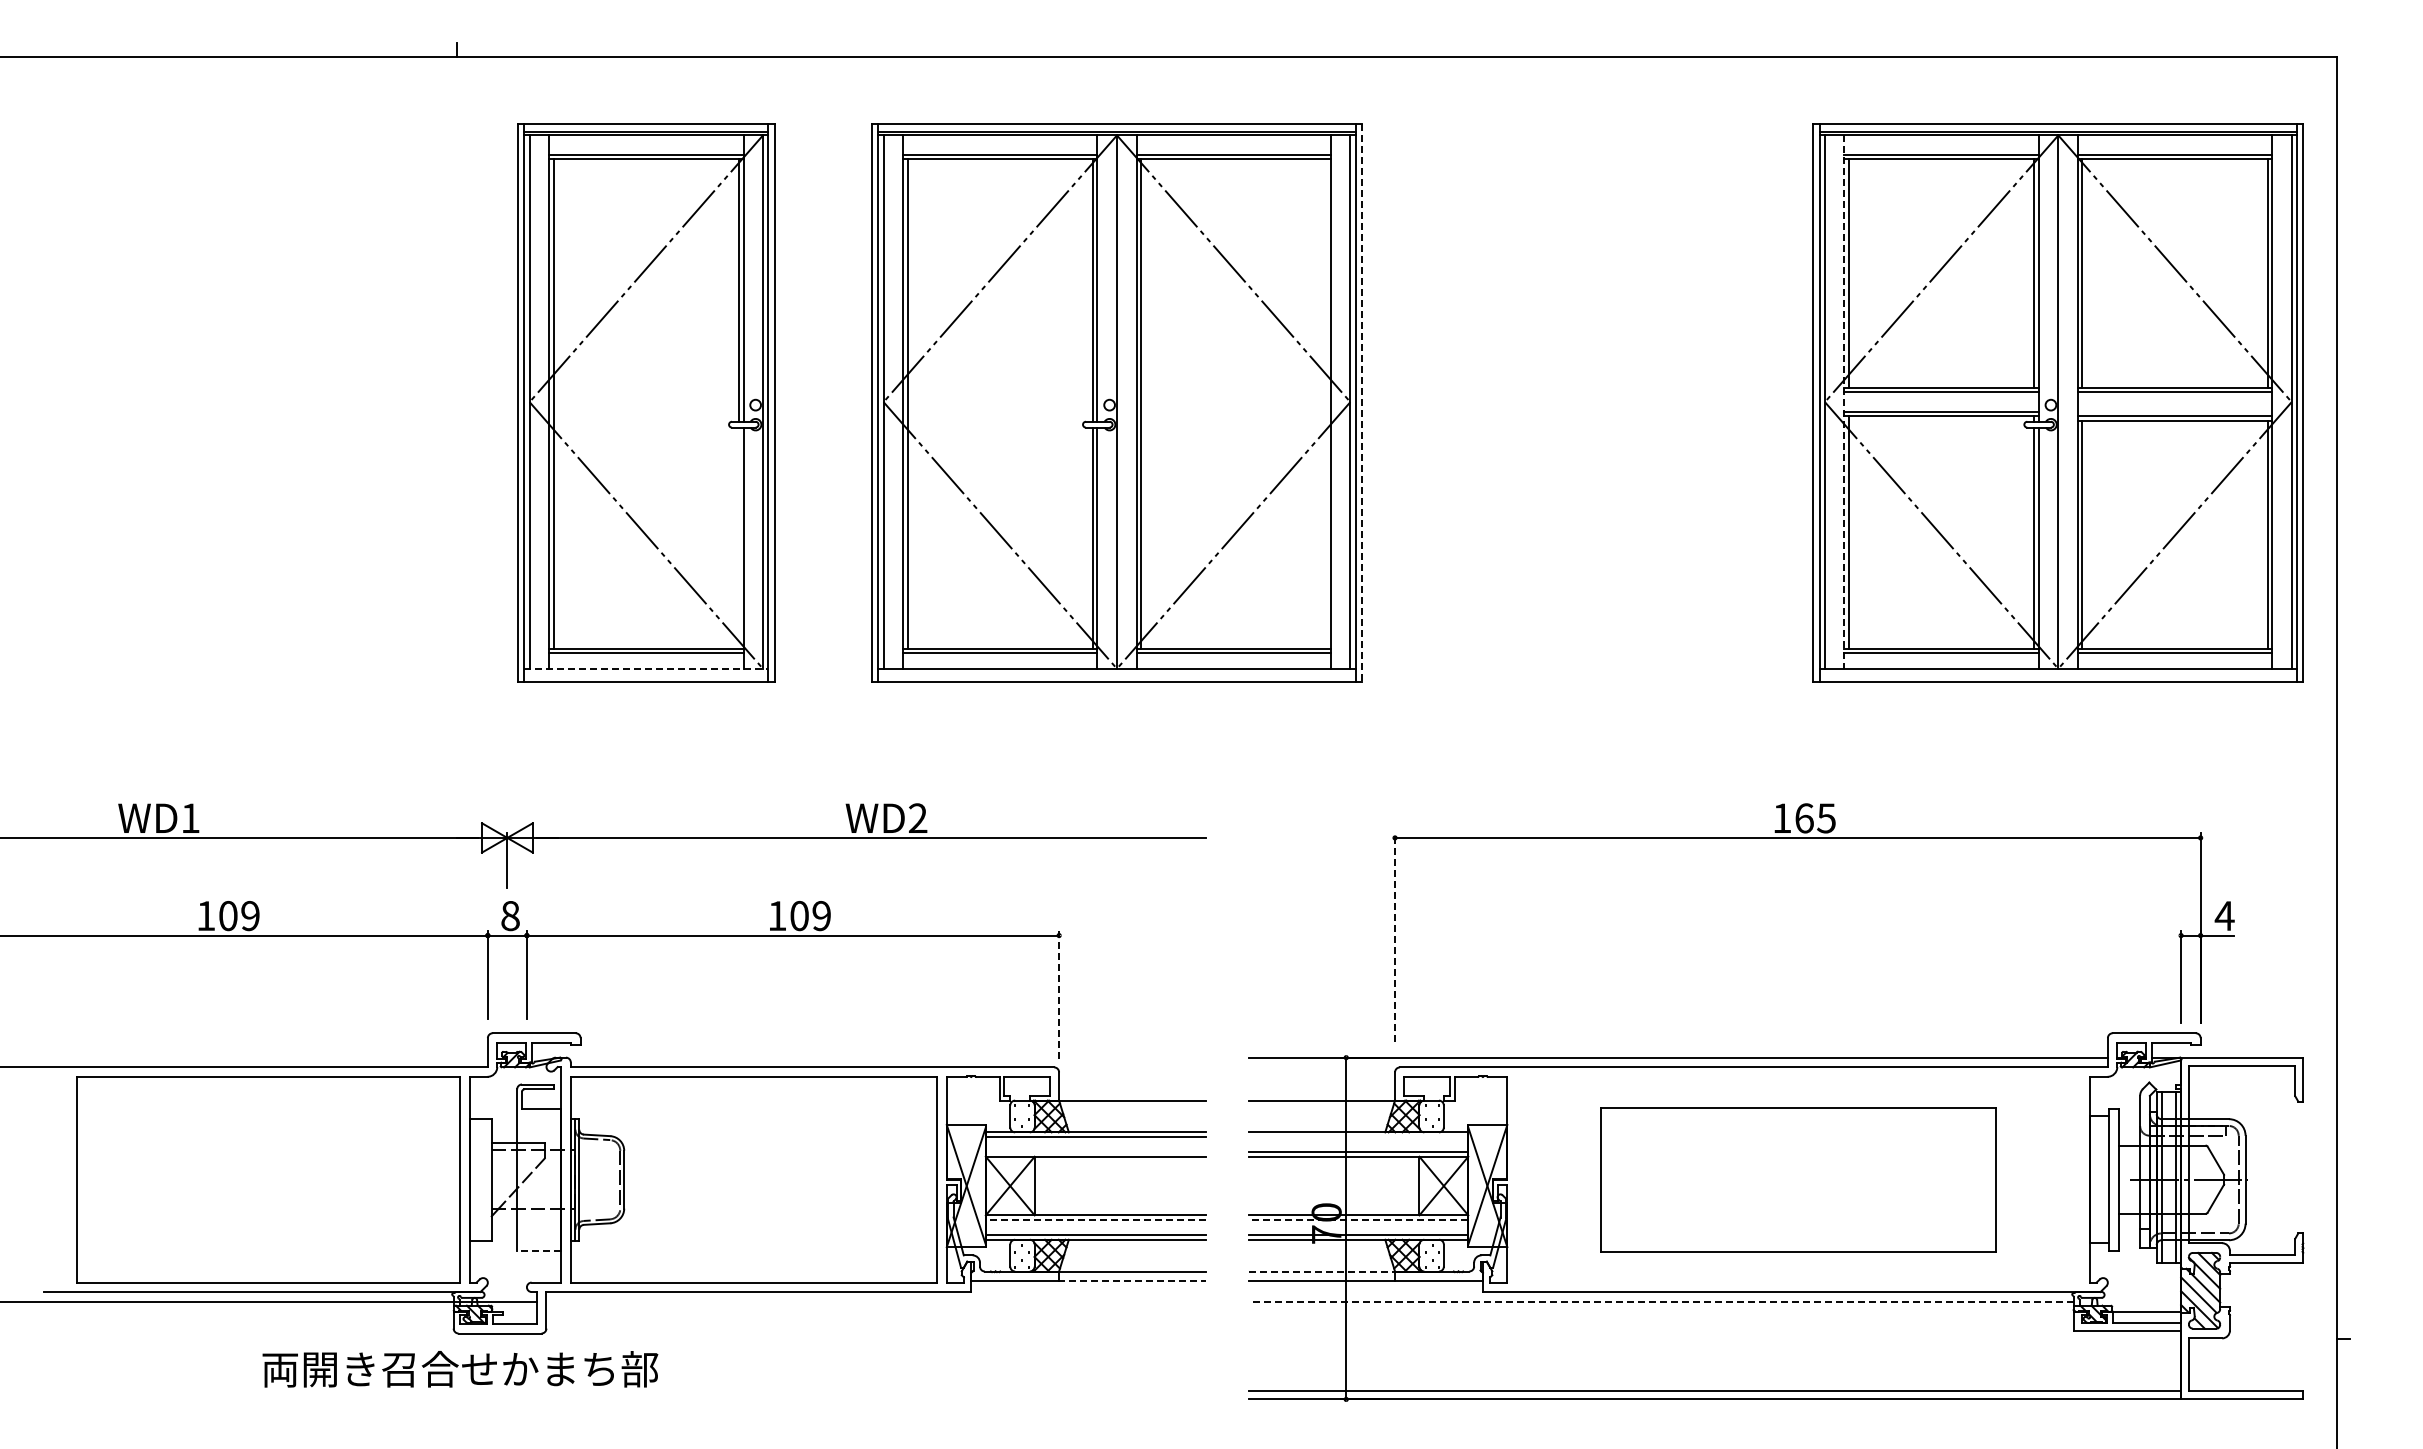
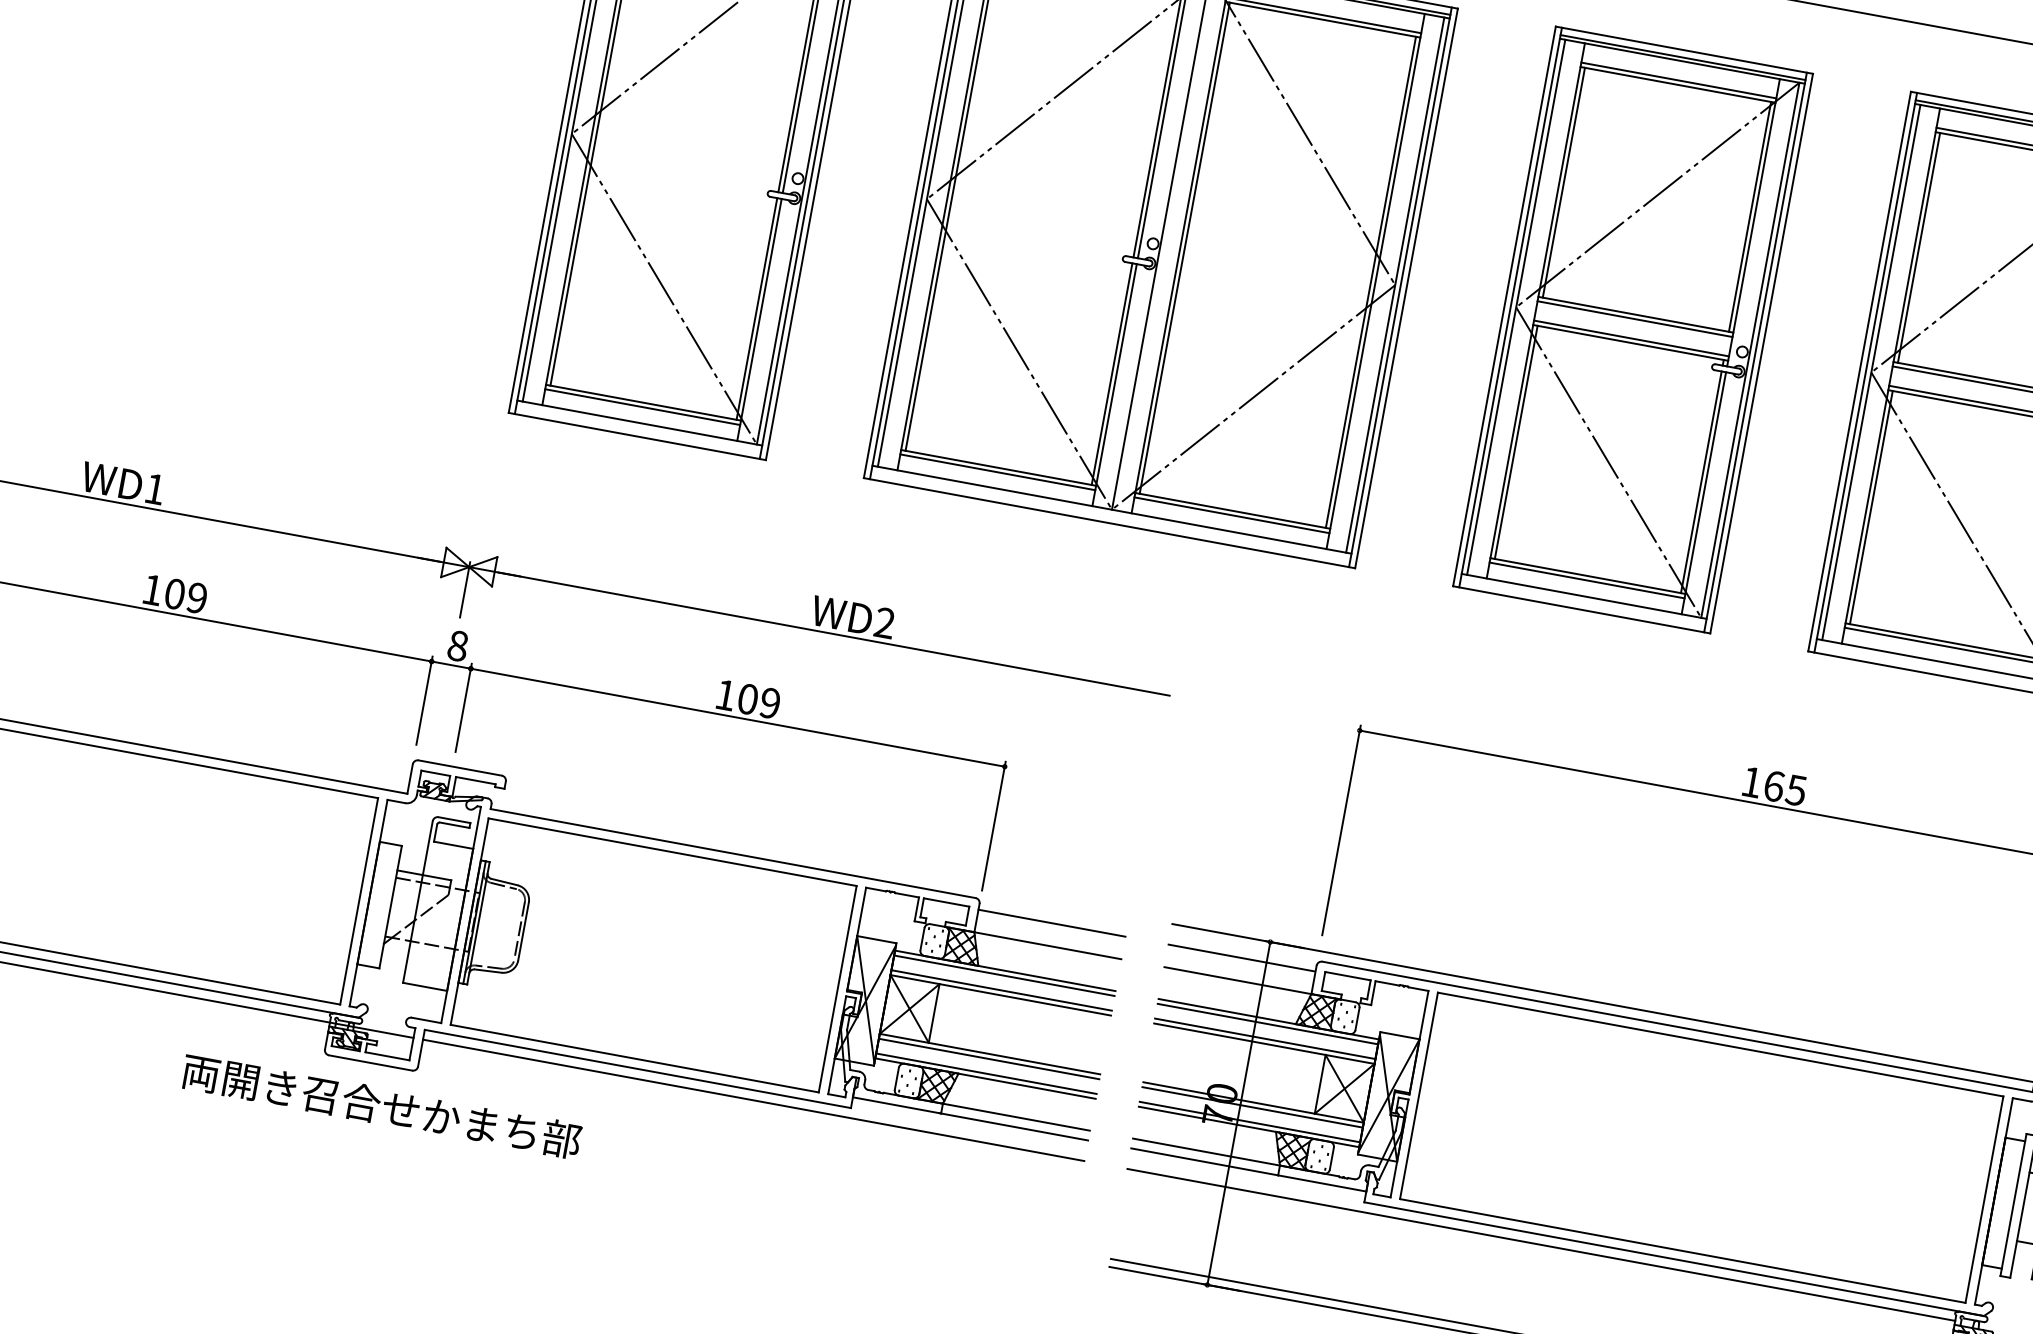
part: (1587, 402) -> (1633, 329), added
line: (1844, 402) -> (1890, 376), dashed -> solid
line: (1326, 403) -> (1371, 282), added
line: (1361, 403) -> (1406, 288), dashed -> solid
line: (739, 537) -> (757, 308), added
line: (646, 668) -> (640, 422), dashed -> solid
line: (1395, 936) -> (1342, 829), dashed -> solid
line: (1059, 994) -> (994, 825), dashed -> solid
line: (1132, 1078) -> (1052, 923), added
line: (1320, 1078) -> (1240, 958), added
line: (1358, 1137) -> (1267, 1024), added
line: (1095, 1151) -> (1001, 990), added
part: (1798, 1179) -> (1701, 1147), size x1.43
line: (1095, 1220) -> (988, 1059), dashed -> solid
line: (1358, 1220) -> (1252, 1107), dashed -> solid
line: (539, 1250) -> (425, 986), dashed -> solid
line: (1321, 1271) -> (1206, 1152), dashed -> solid
line: (1131, 1281) -> (1013, 1127), dashed -> solid
line: (875, 1301) -> (753, 1099), added
line: (1661, 1301) -> (1541, 1244), dashed -> solid
text: (460, 1369) -> (381, 1106), moved

